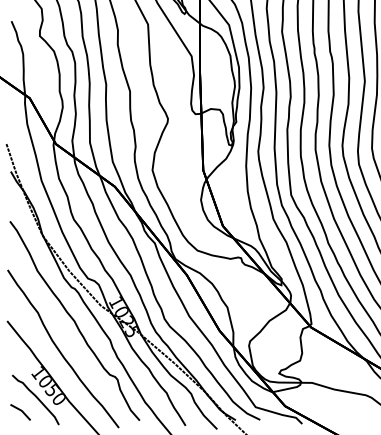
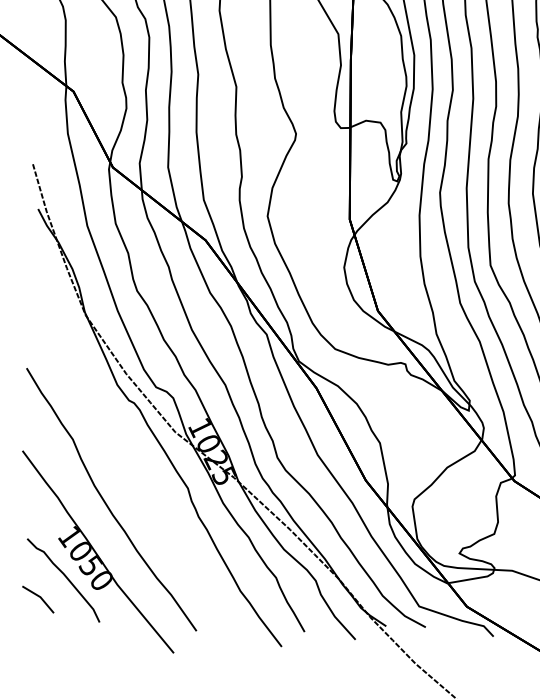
curve: (74, 320) -> (131, 454), removed

